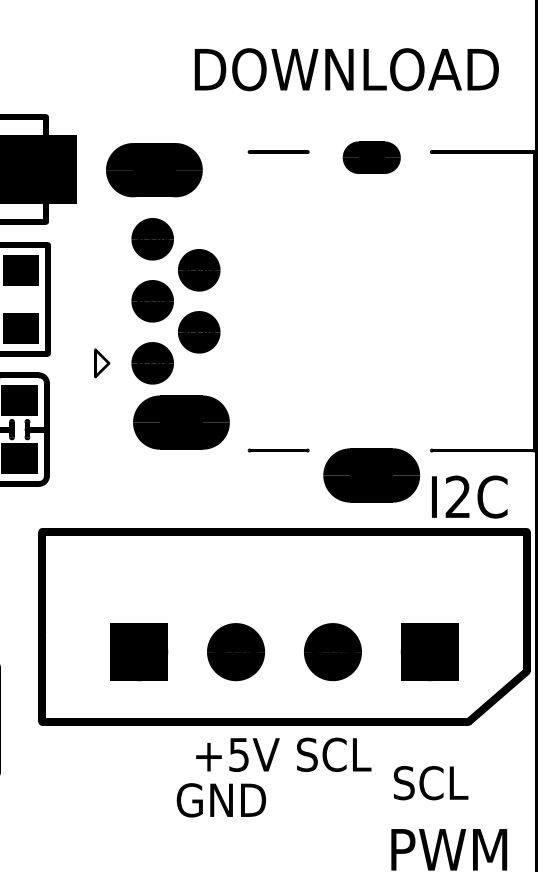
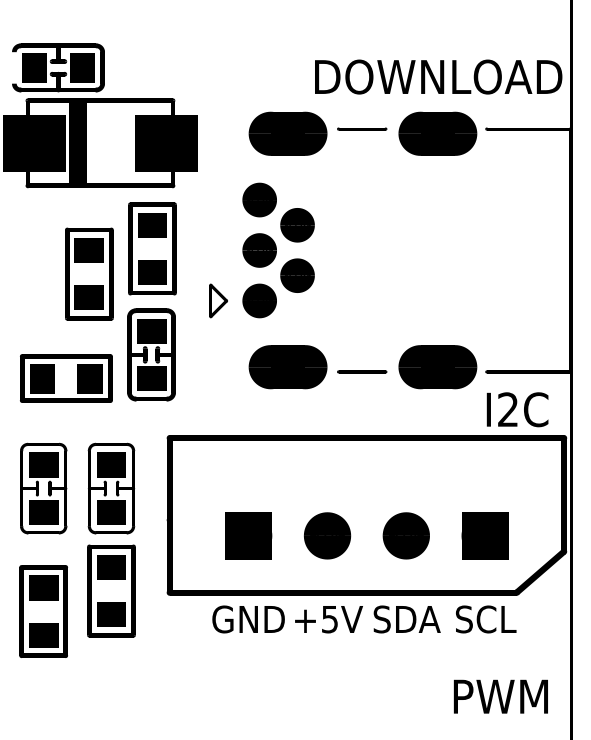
text: (346, 68) -> (438, 76), moved
part: (371, 157) -> (437, 133), size x1.67
part: (153, 169) -> (287, 133), moved
part: (102, 362) -> (218, 300), size x1.43
part: (180, 422) -> (287, 367), moved
part: (371, 475) -> (437, 367), moved
text: (333, 754) -> (406, 619), SCL -> SDA
text: (431, 783) -> (486, 619), moved
text: (221, 800) -> (248, 619), moved

